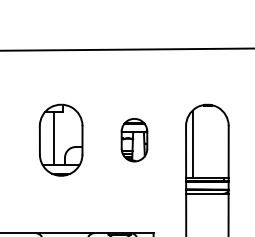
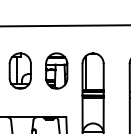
part: (133, 139) -> (56, 70), size x1.67

